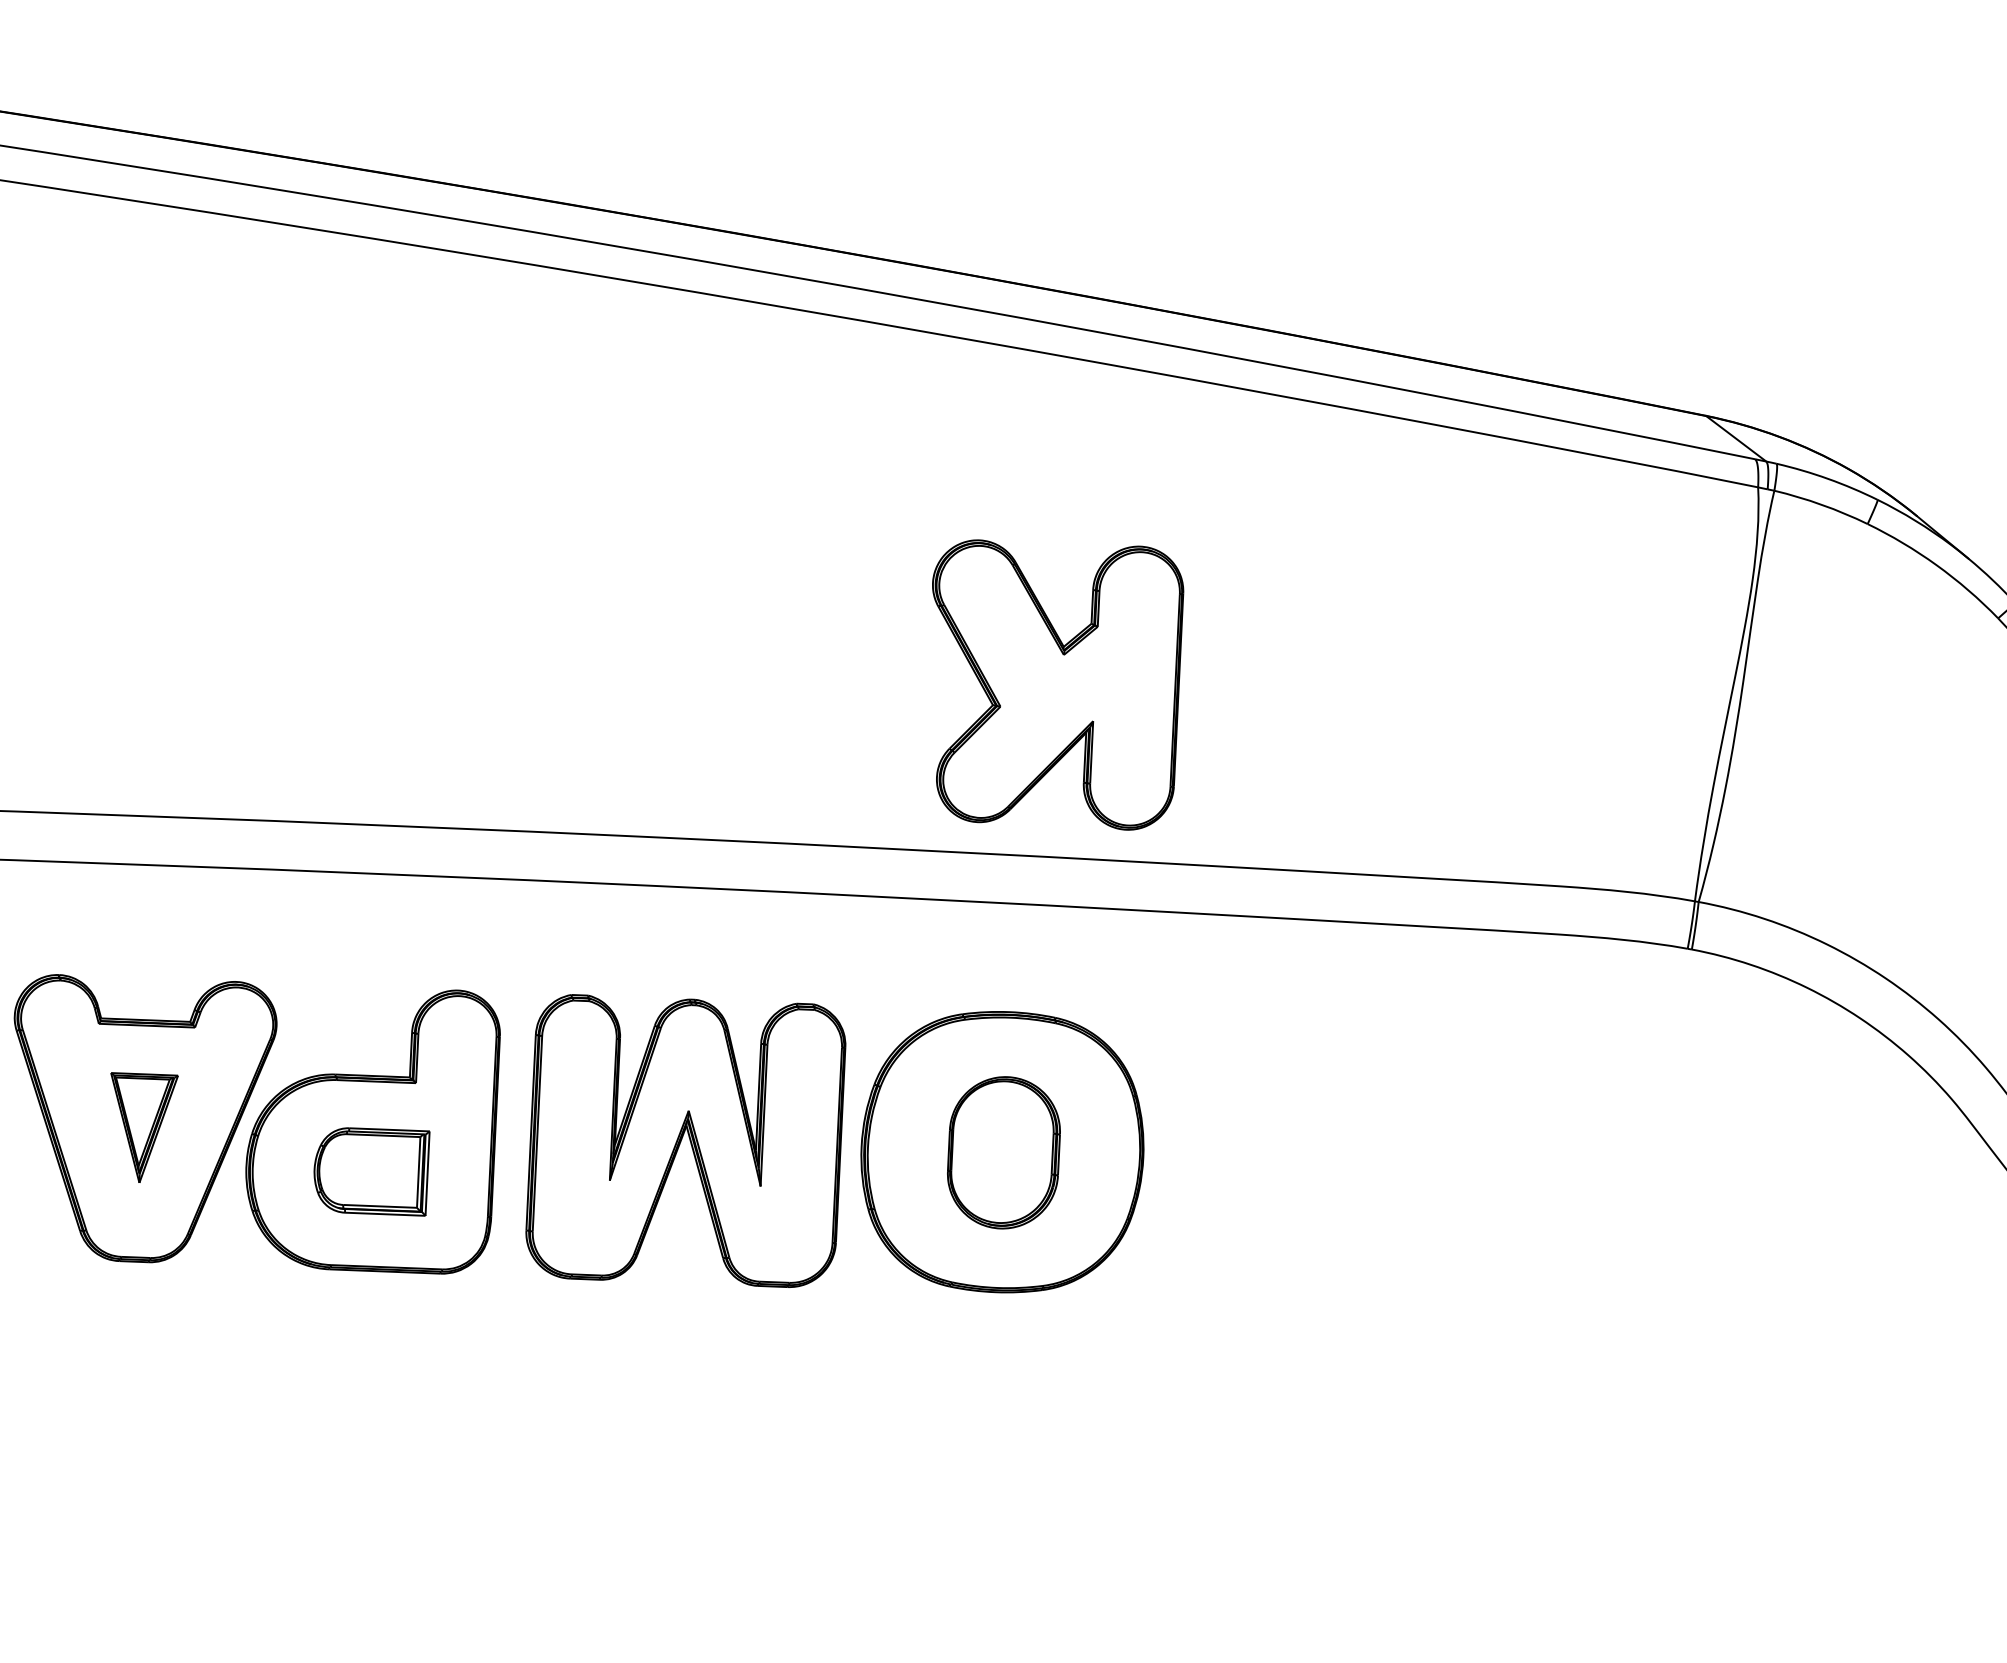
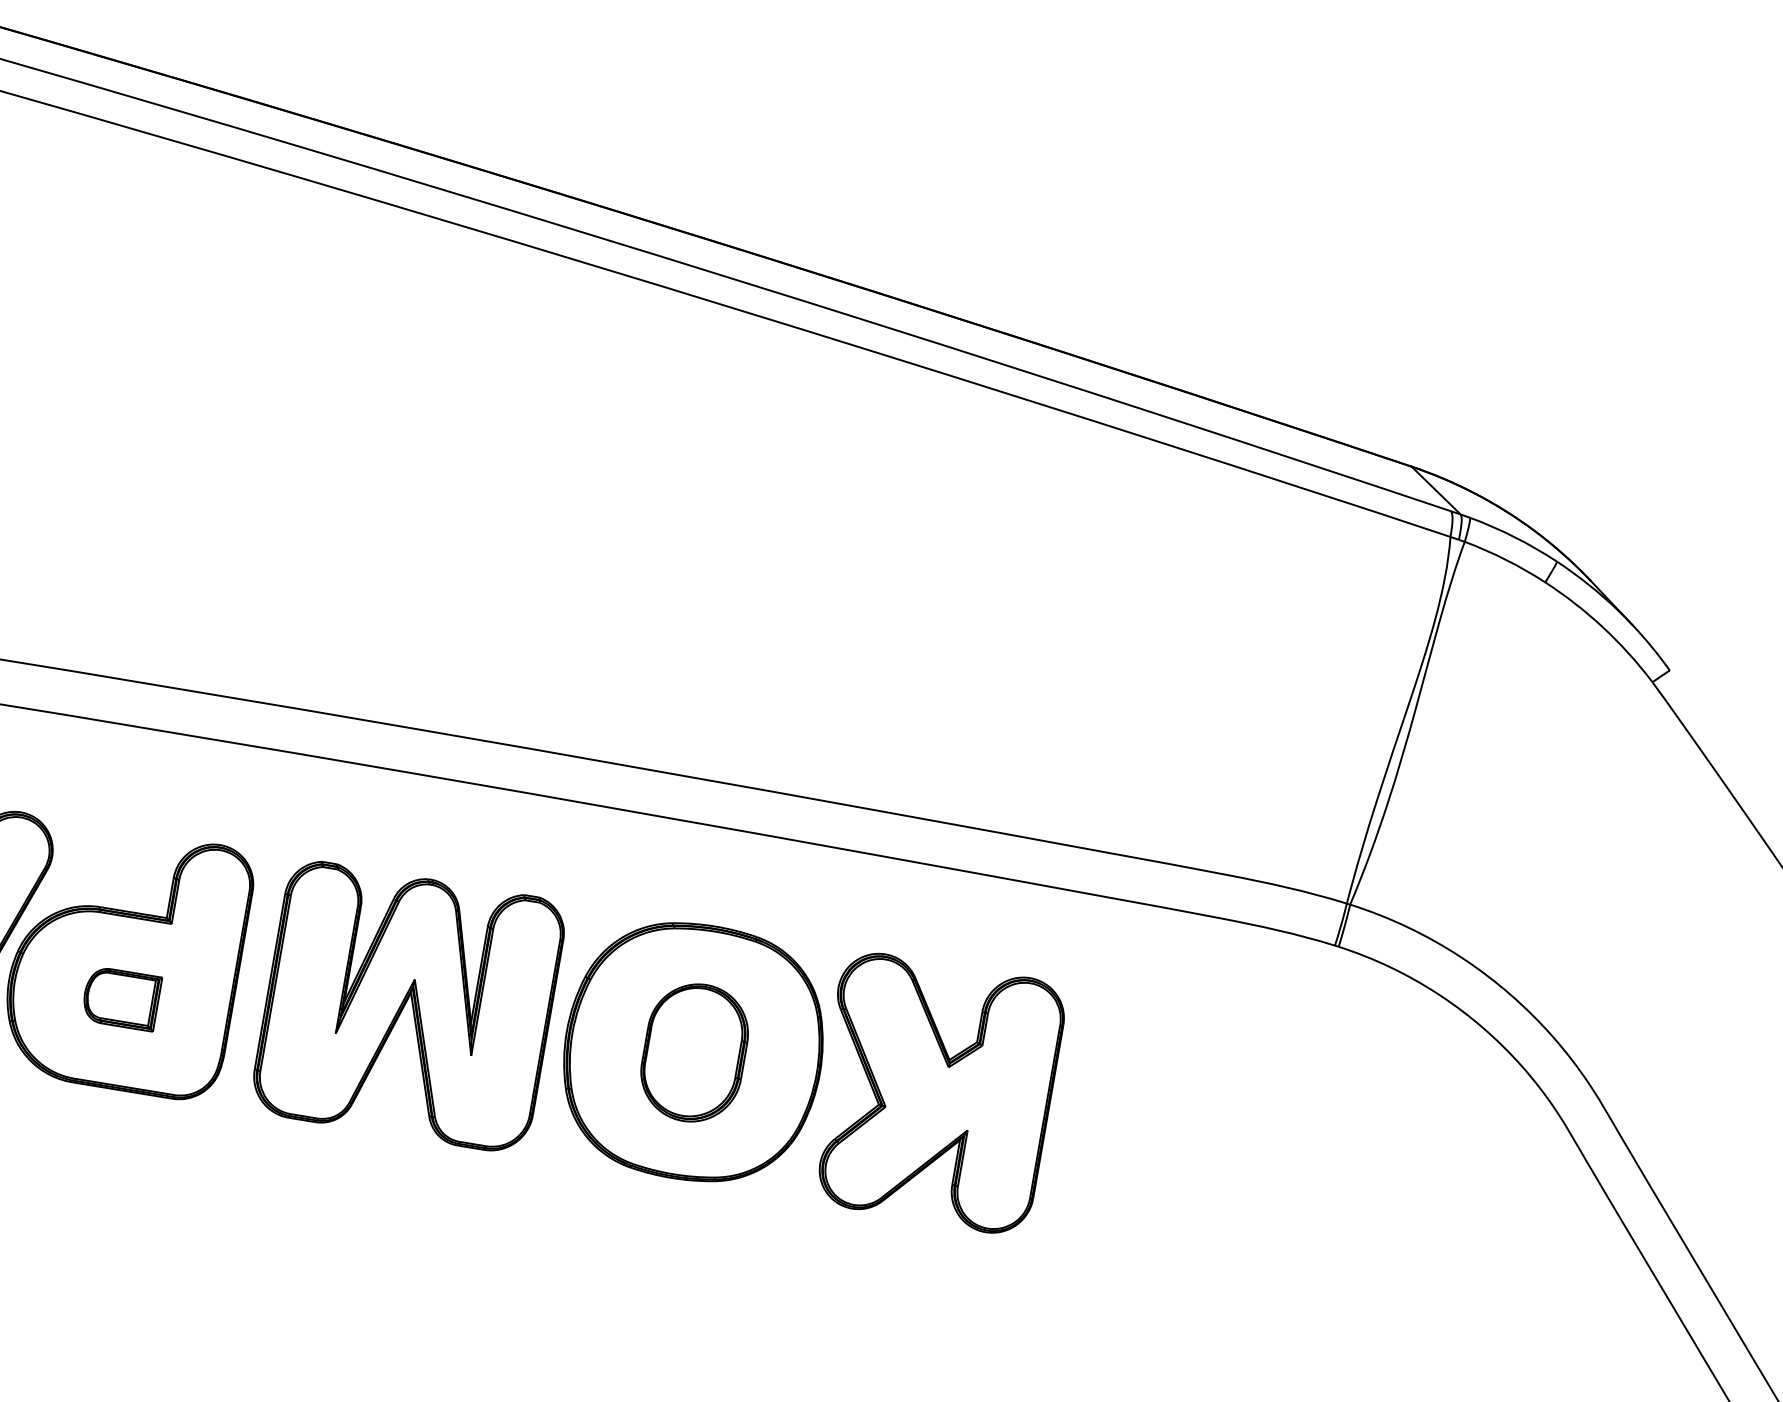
part: (1058, 684) -> (940, 1093), moved
part: (371, 1171) -> (121, 998), size x0.71

